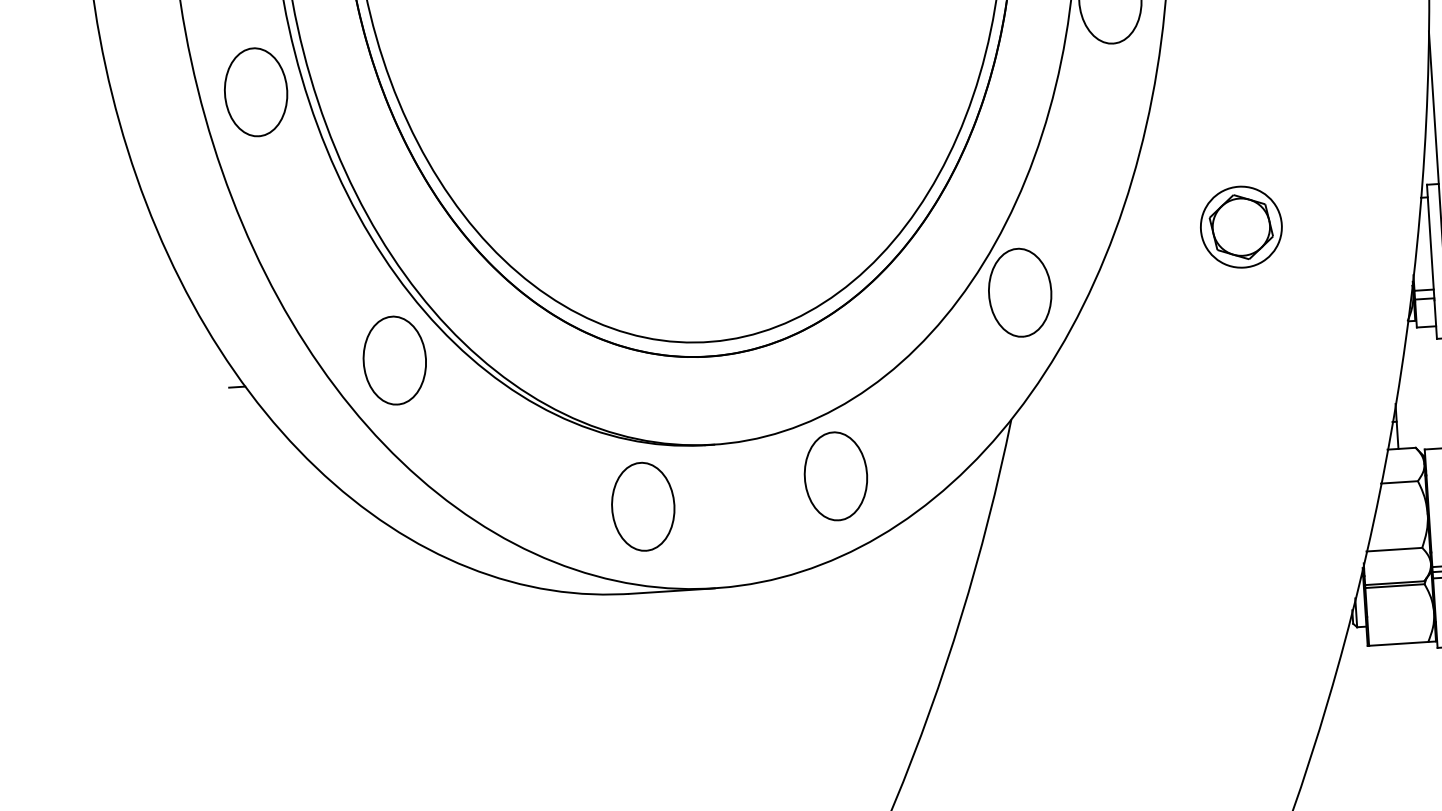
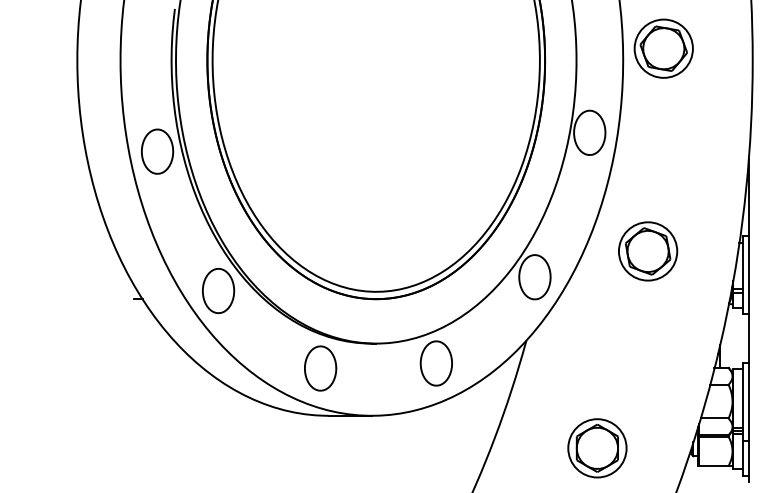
part: (1241, 227) -> (648, 251), size x1.43
part: (643, 506) -> (320, 368), moved
part: (1166, 624) -> (597, 448), added

